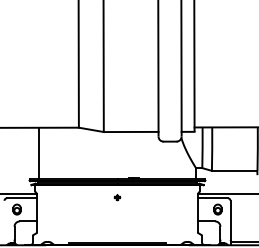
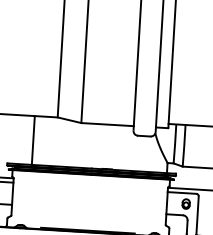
line: (39, 152) -> (33, 139), moved
part: (117, 197) -> (90, 186), removed

